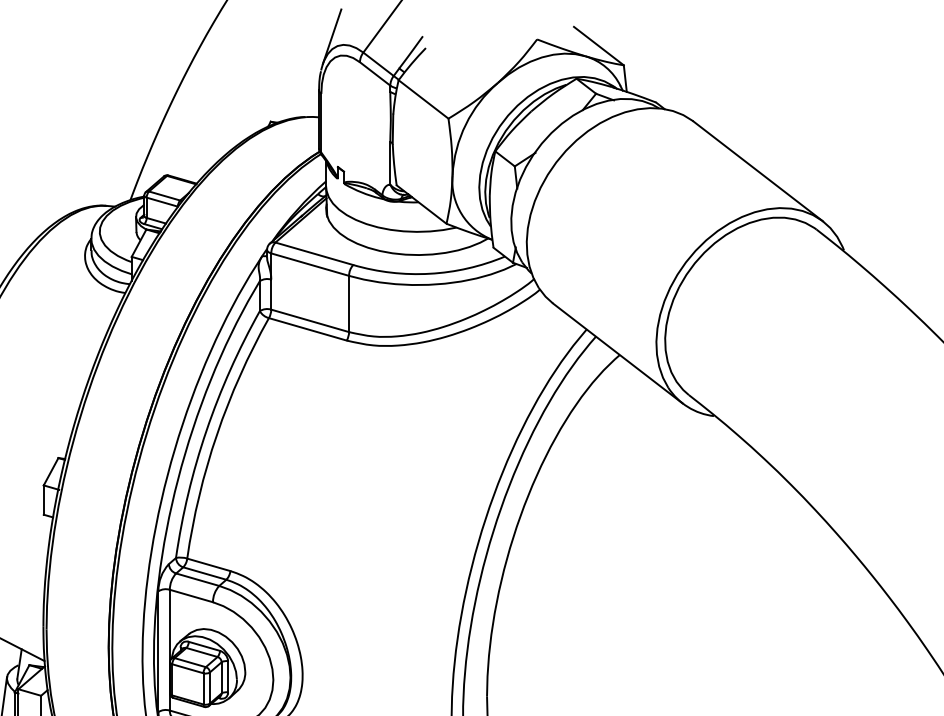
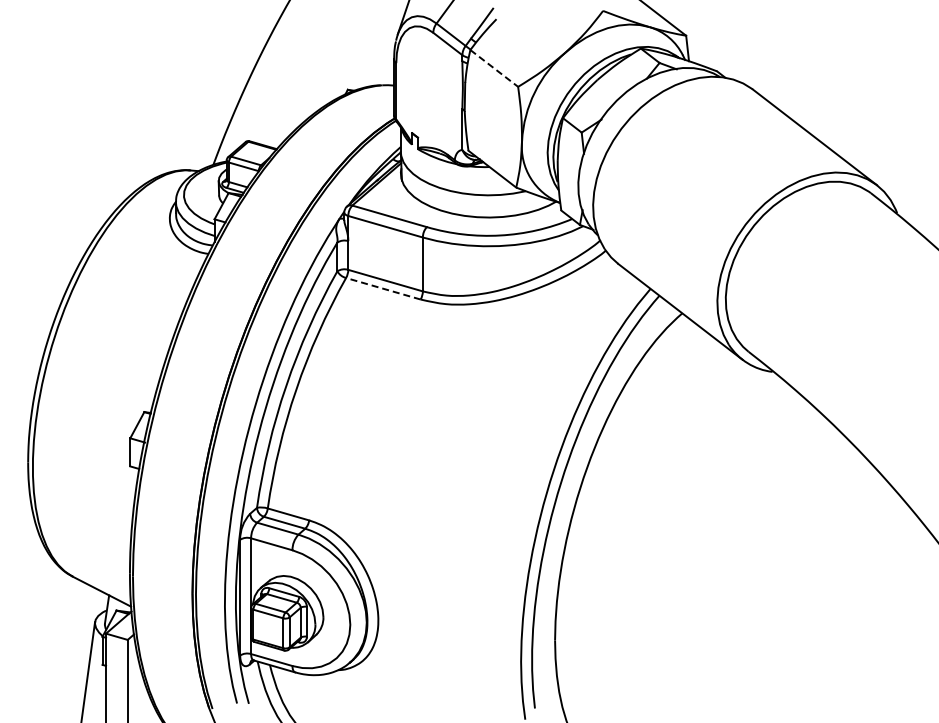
line: (423, 99) -> (494, 68), solid -> dashed
line: (307, 329) -> (383, 288), solid -> dashed

